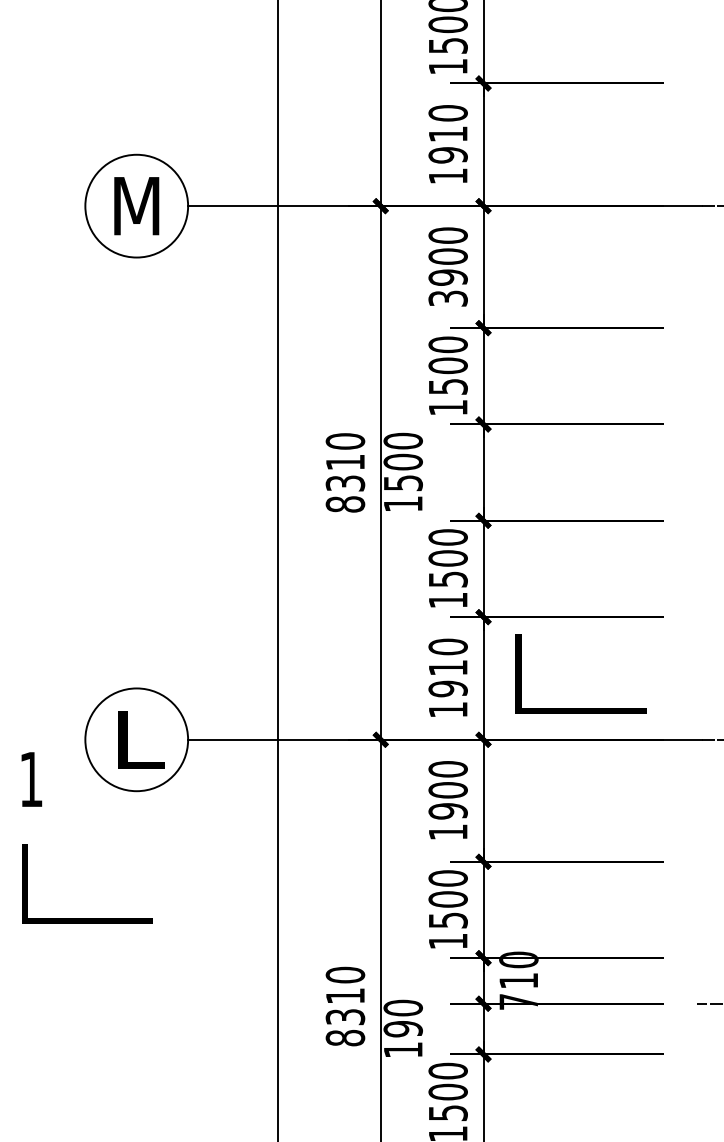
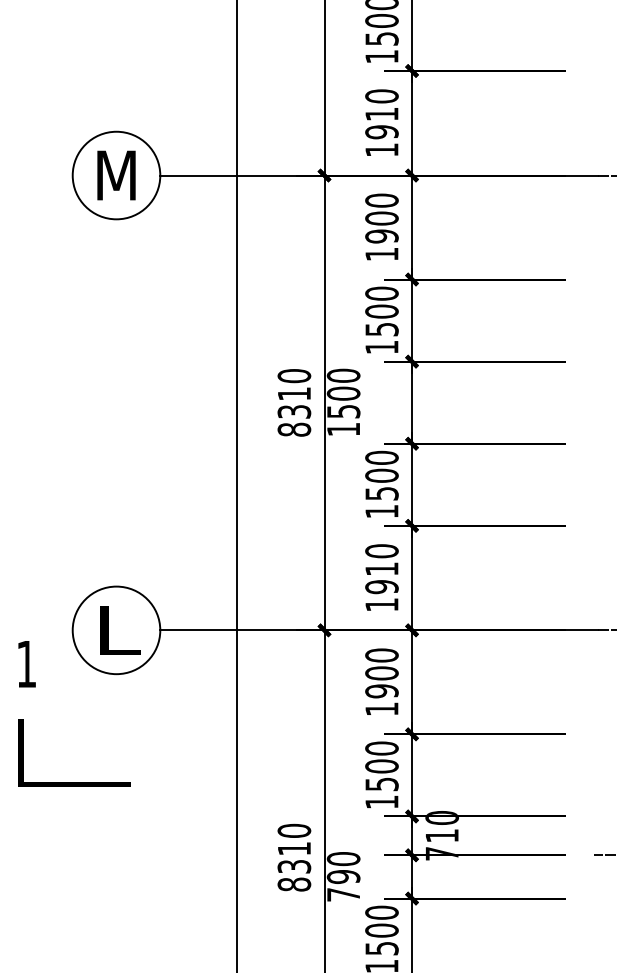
text: (447, 298) -> (381, 254), 3900 -> 1900
line: (581, 708) -> (495, 603), removed
text: (403, 1049) -> (343, 894), 190 -> 790

